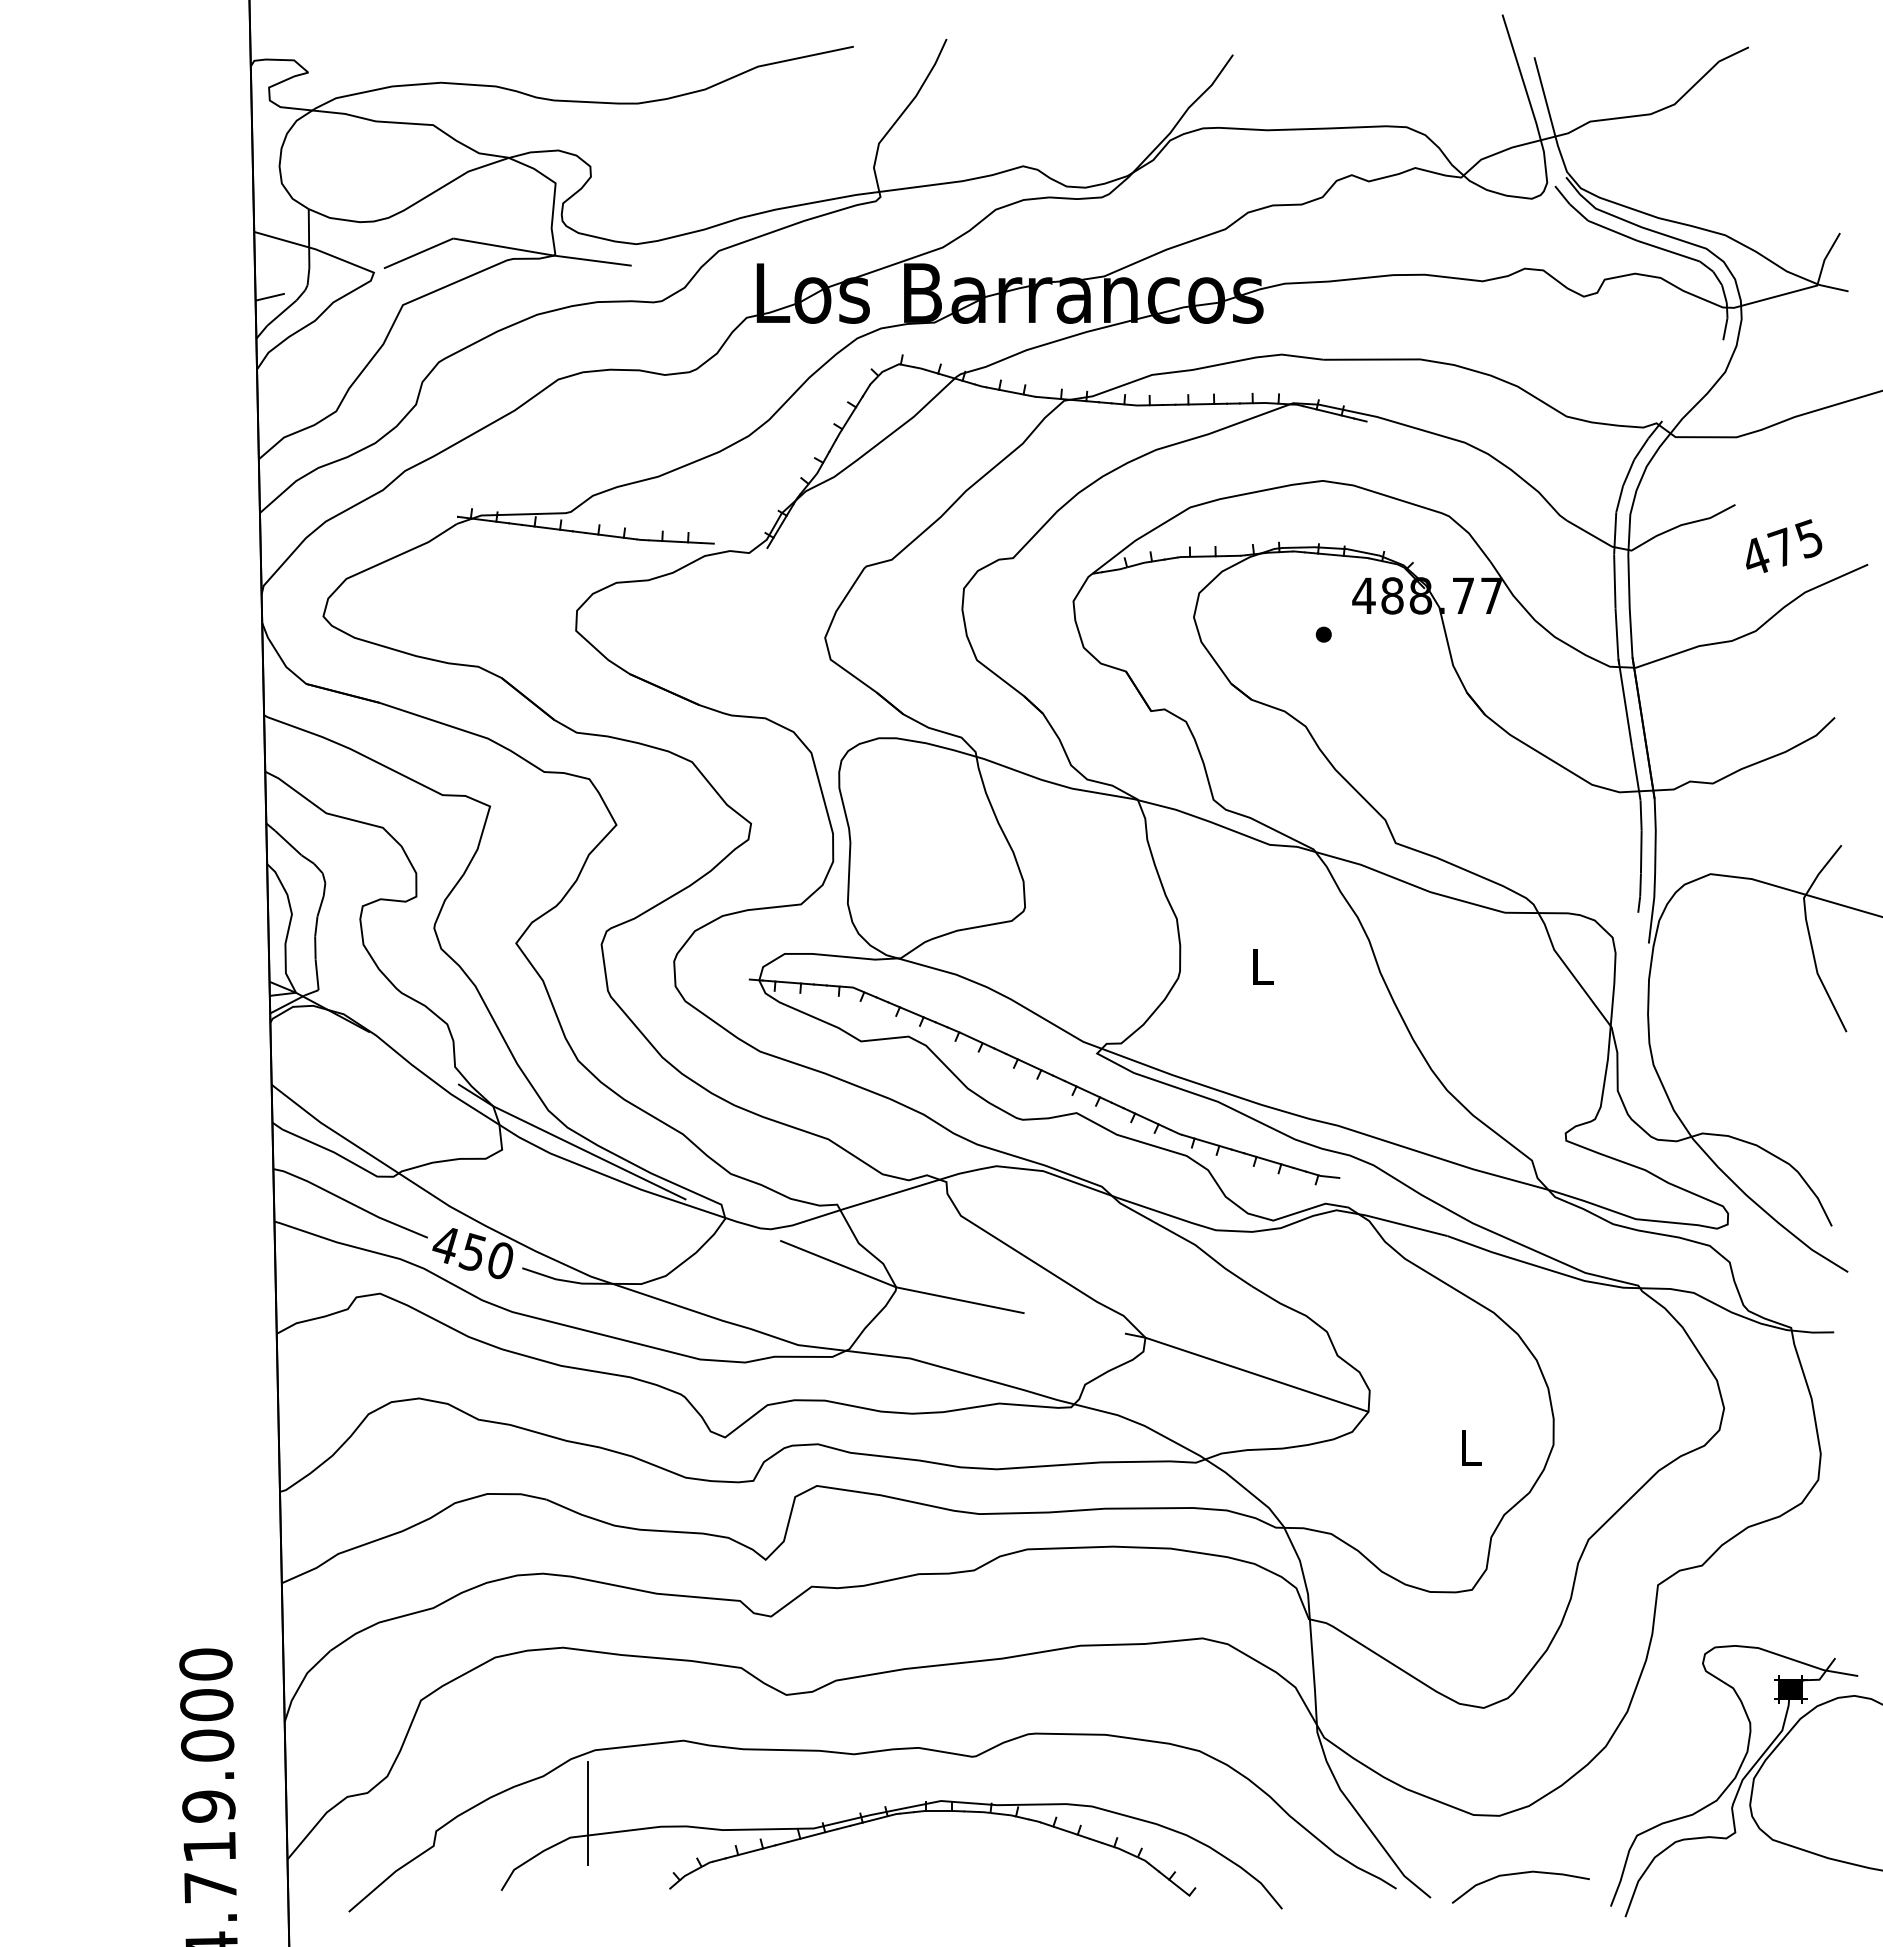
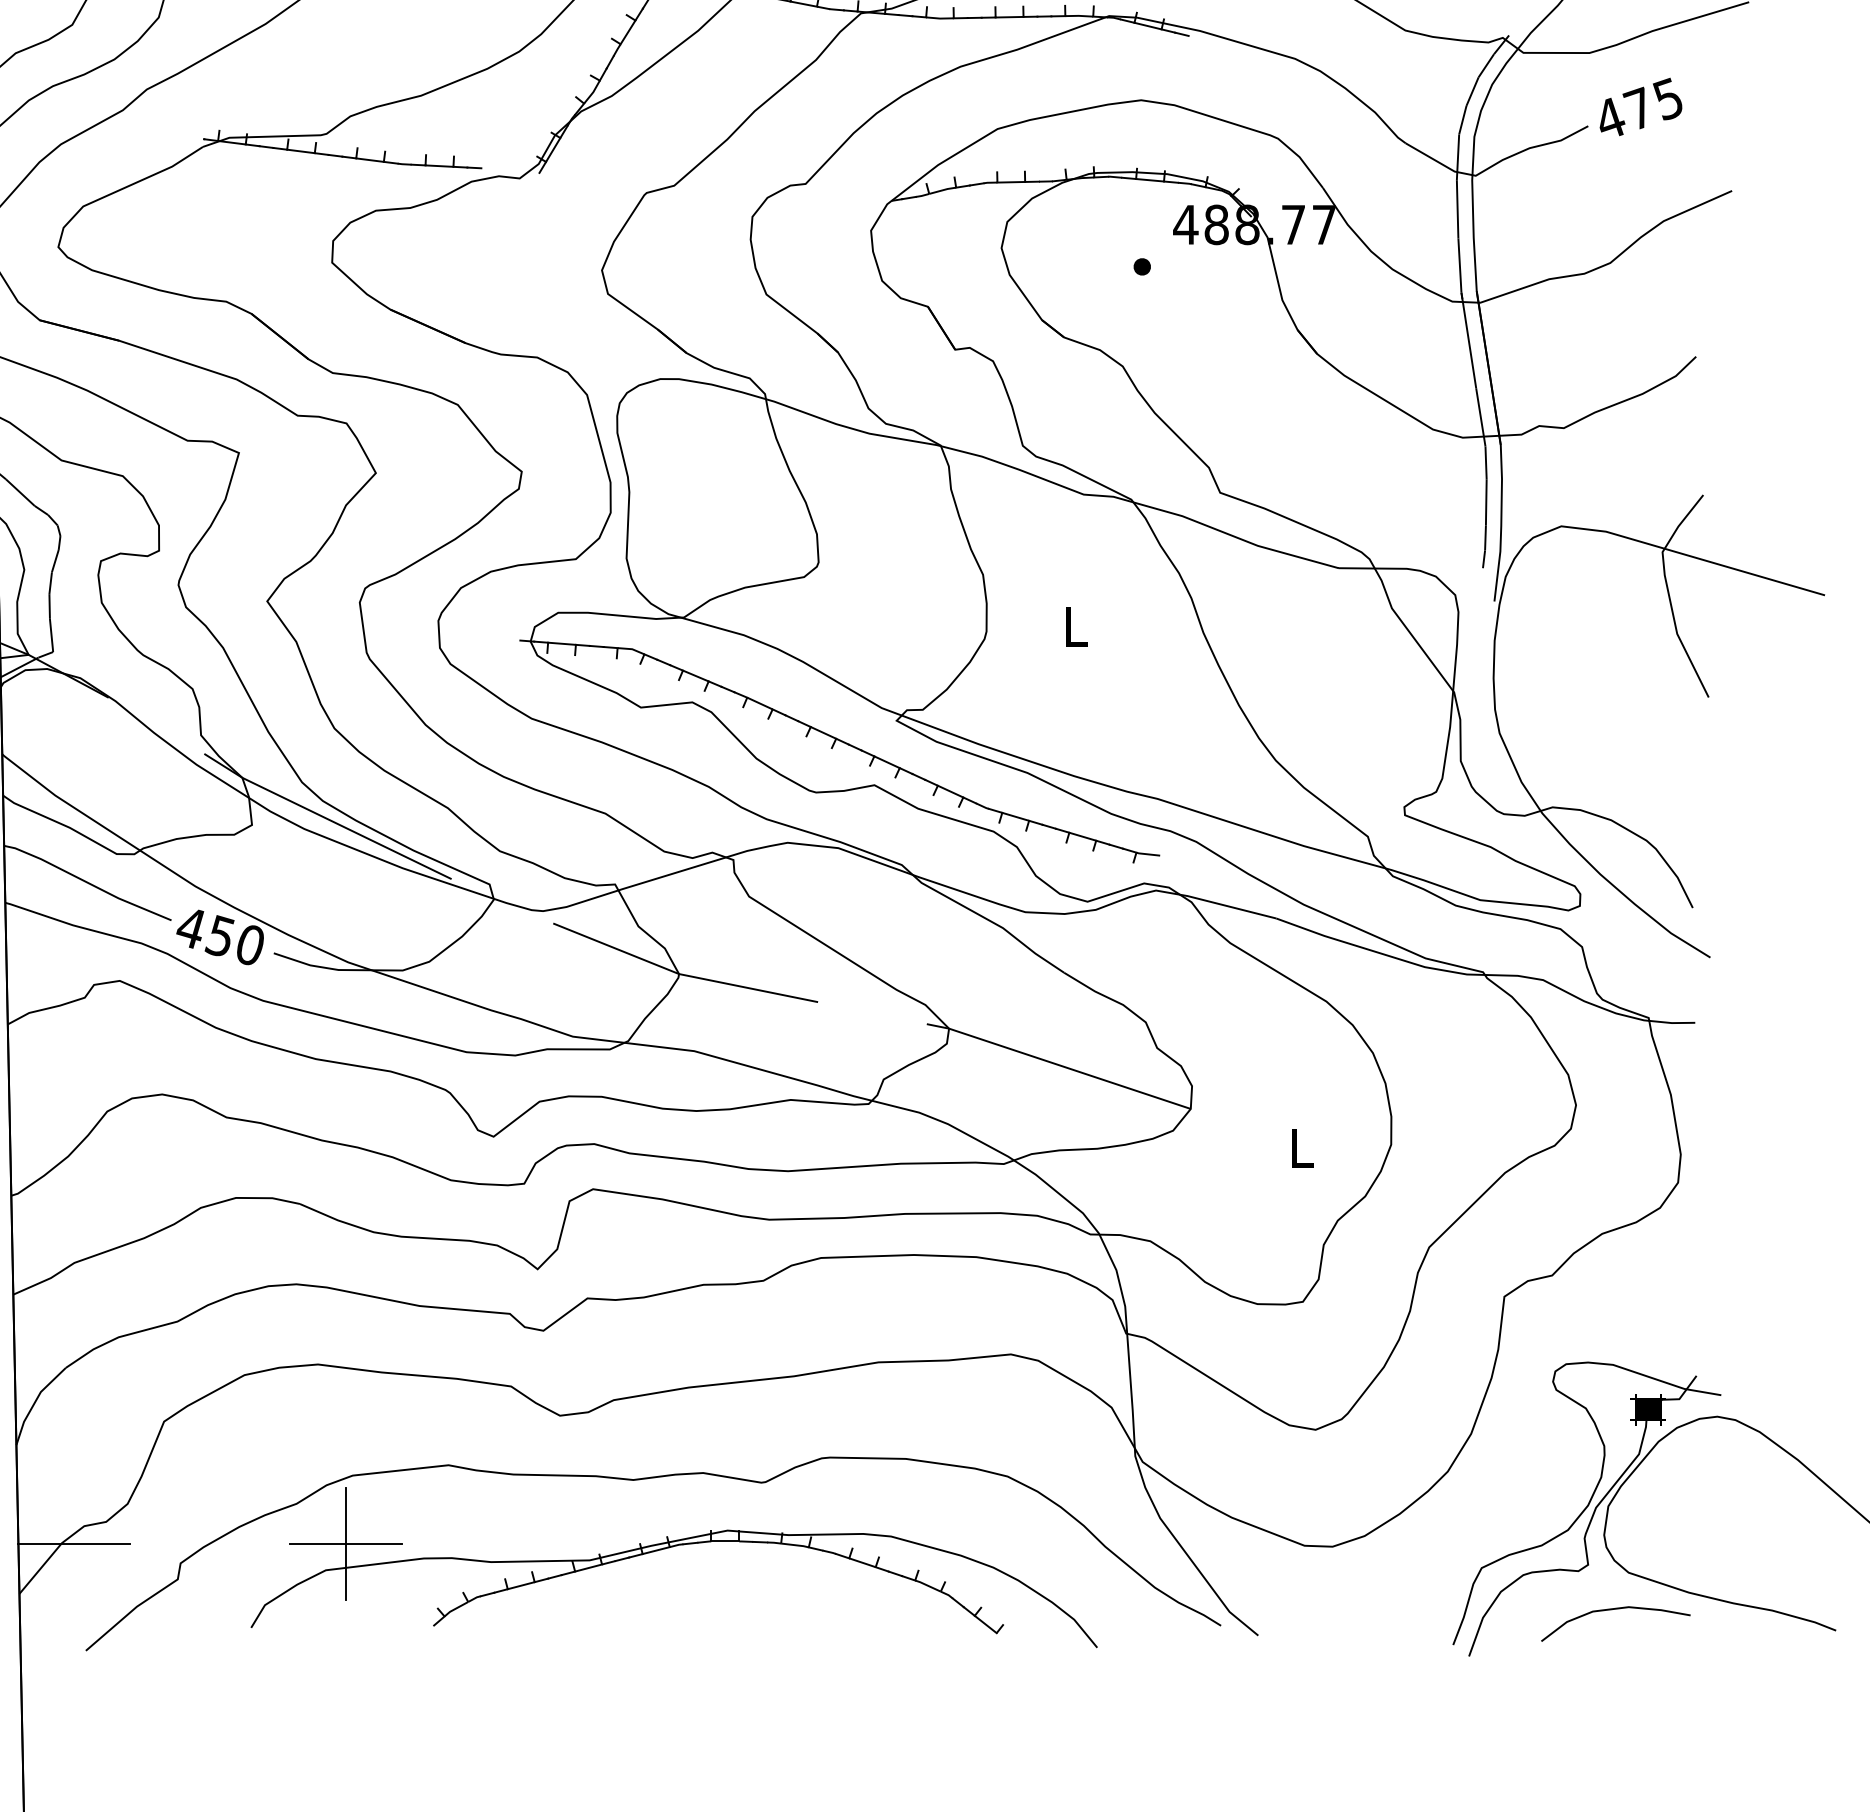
text: (1784, 545) -> (1641, 106), moved
line: (337, 1813) -> (73, 1544), added
line: (588, 1813) -> (345, 1544), added
curve: (1520, 1874) -> (1615, 1610), moved

